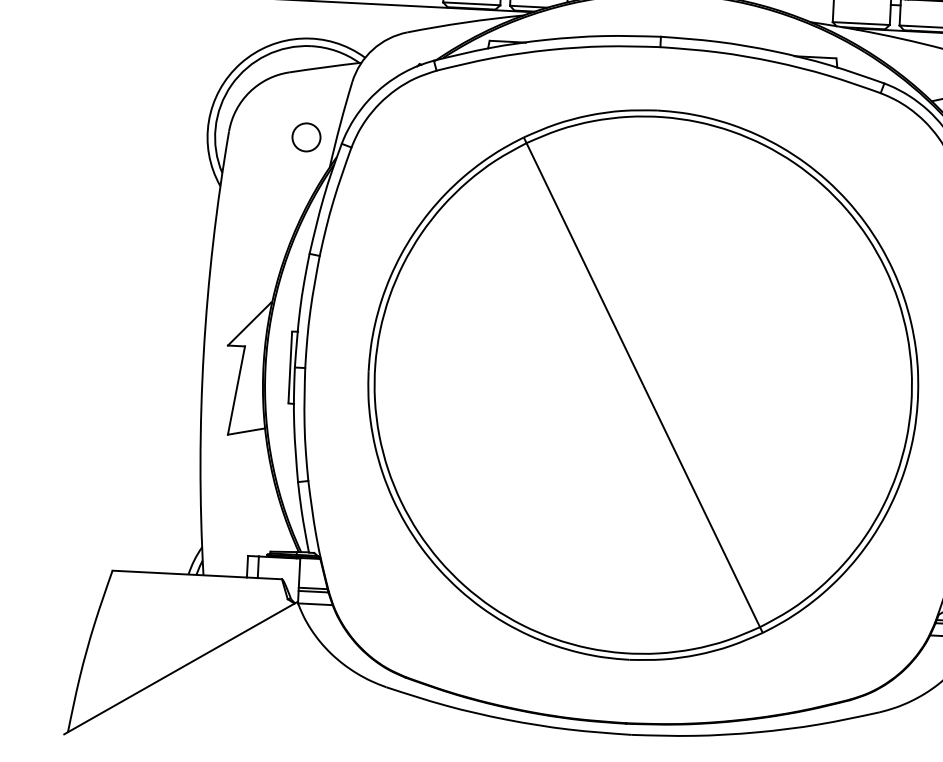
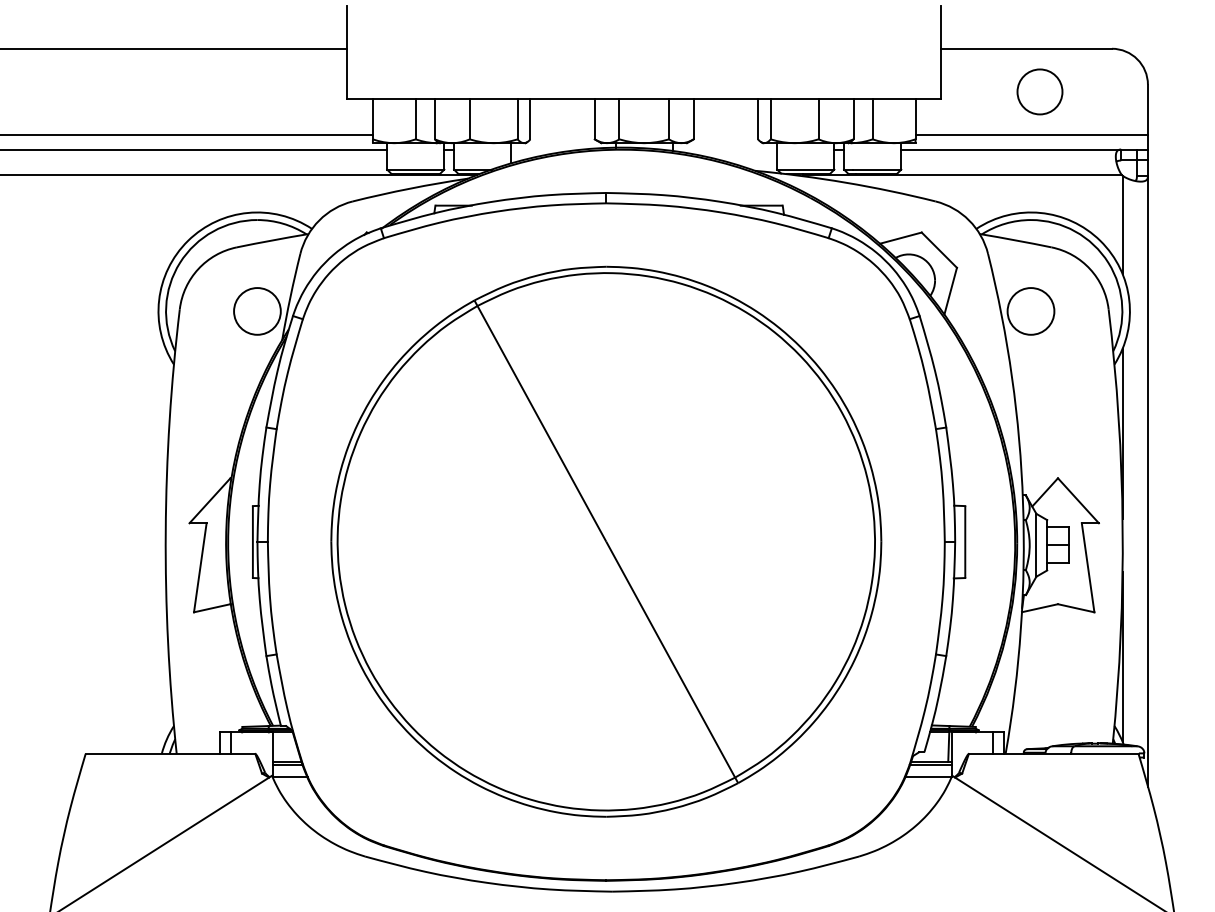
circle: (306, 137) -> (257, 311), size x1.67

